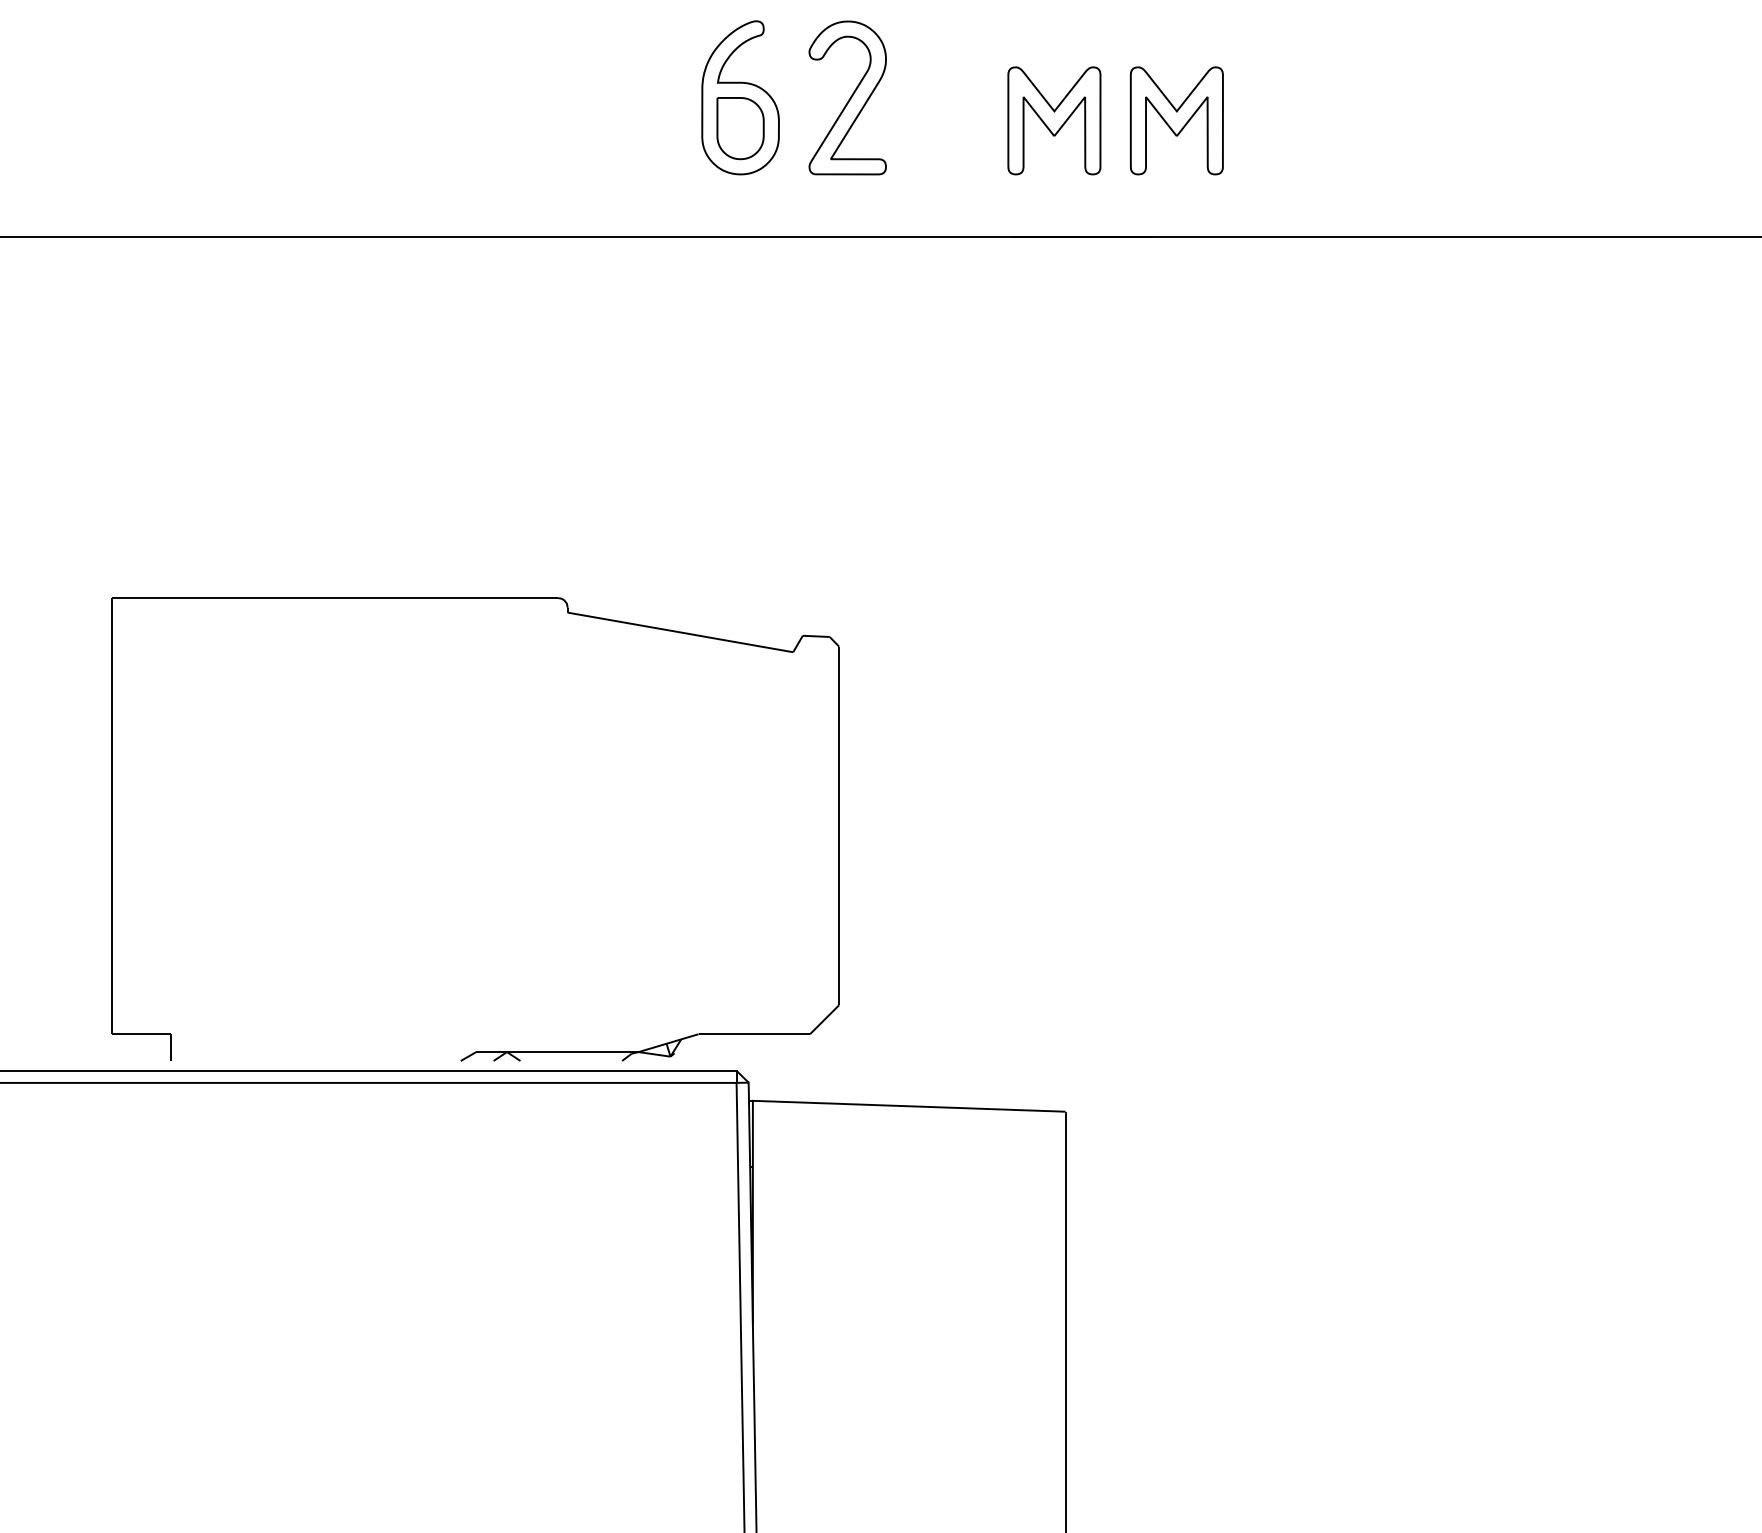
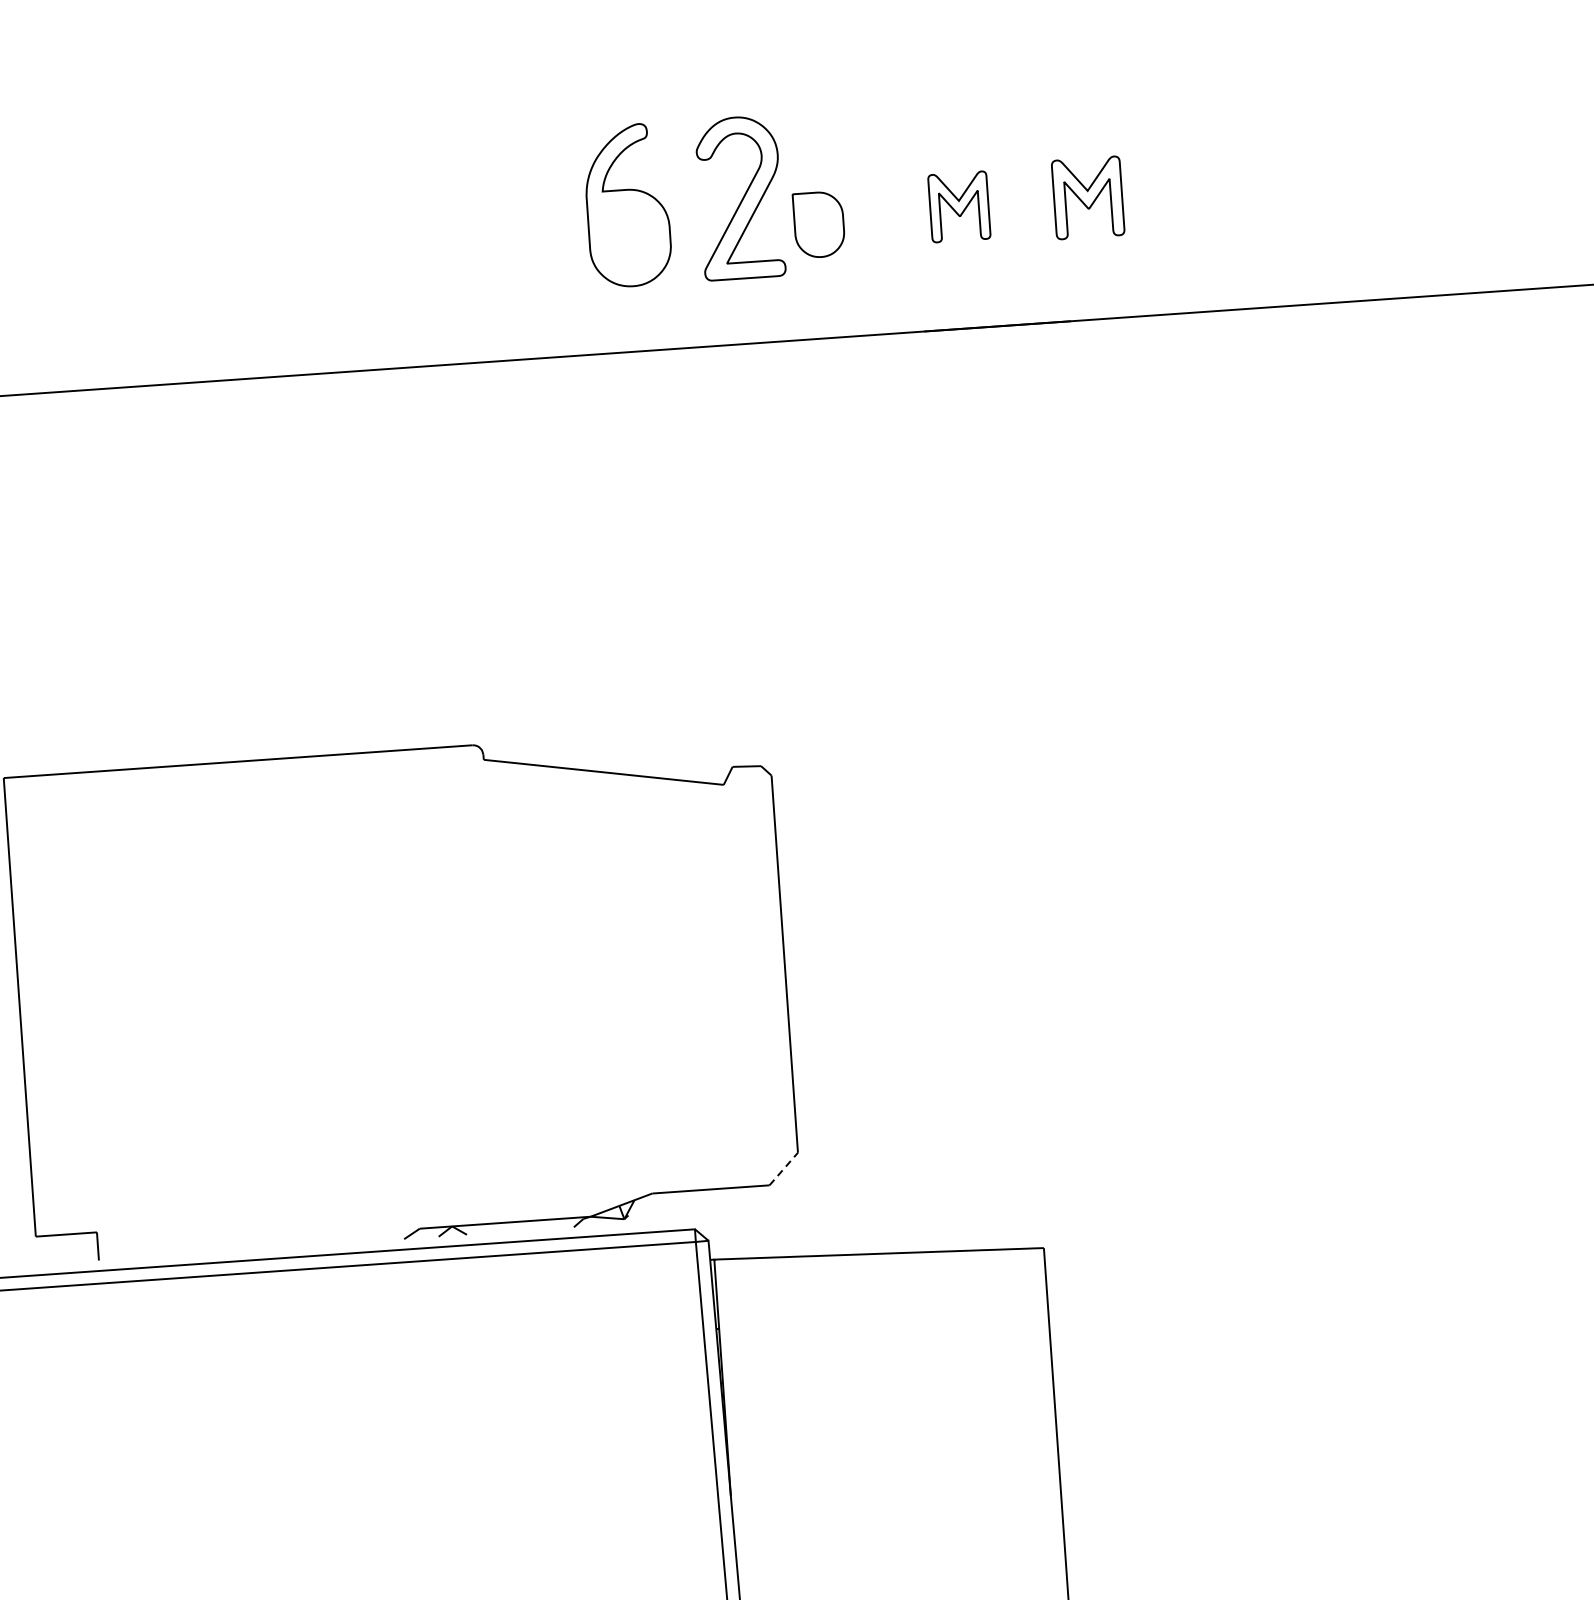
part: (1054, 120) -> (959, 206), size x0.6
part: (1176, 120) -> (1087, 197), size x0.7
part: (740, 128) -> (819, 224), moved
line: (824, 1019) -> (783, 1168), solid -> dashed

